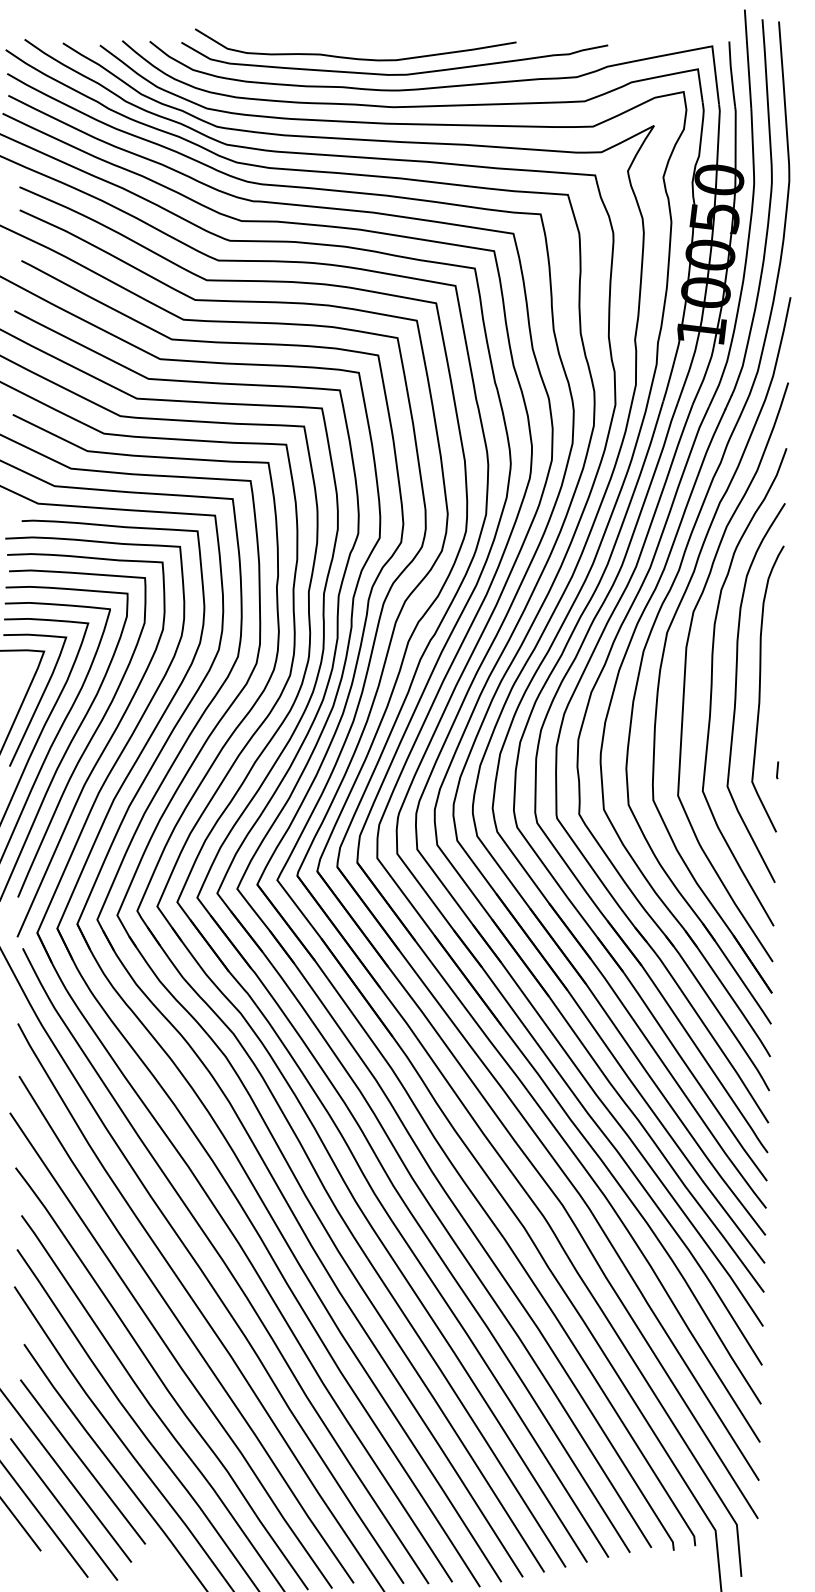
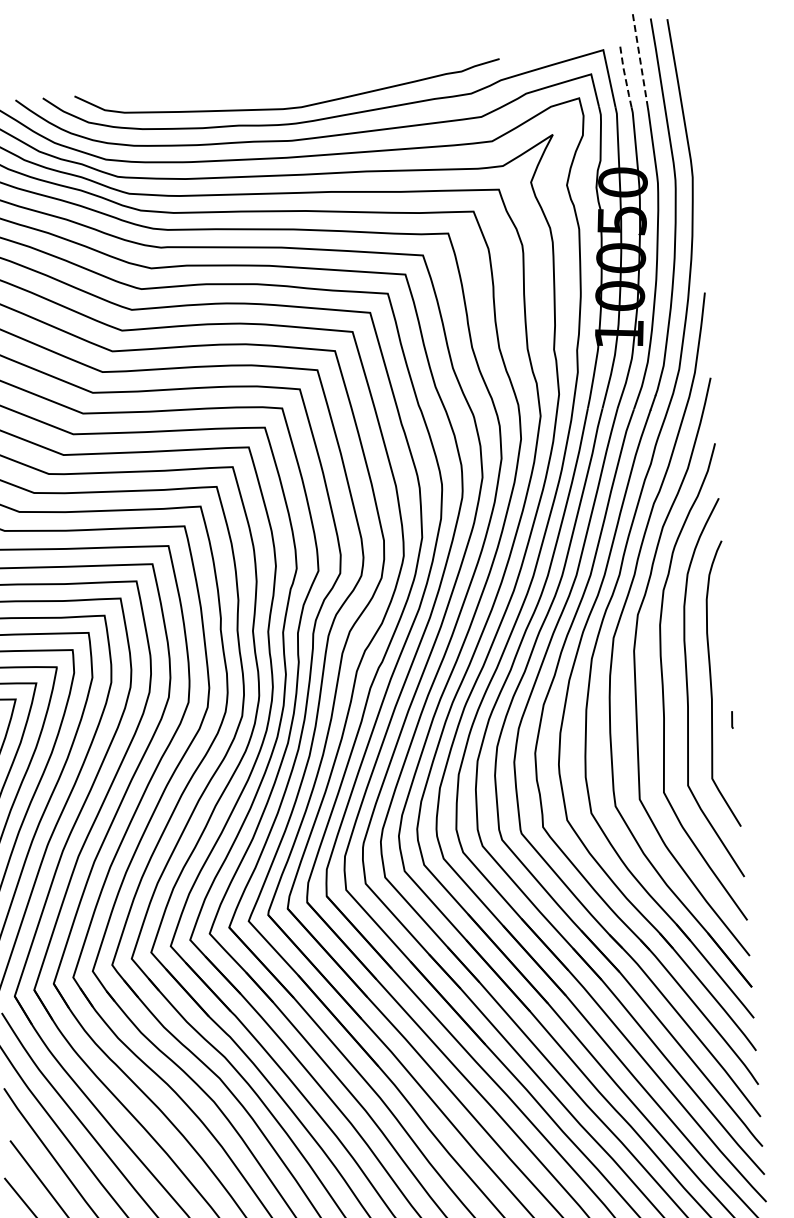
curve: (354, 57) -> (248, 94), removed
line: (748, 58) -> (640, 58), solid -> dashed
line: (731, 74) -> (625, 76), solid -> dashed
line: (777, 770) -> (732, 720), moved

